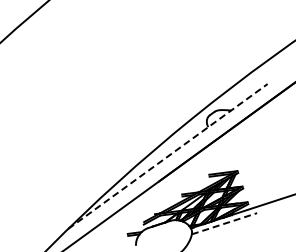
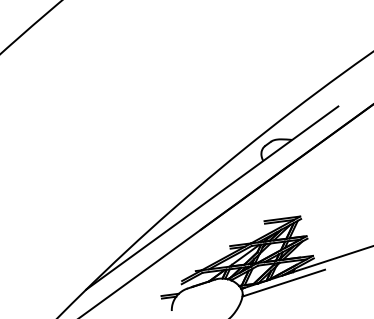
line: (168, 156) -> (212, 198), dashed -> solid
line: (224, 223) -> (283, 282), dashed -> solid

